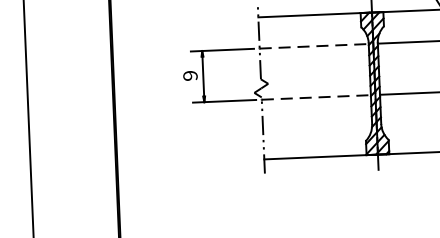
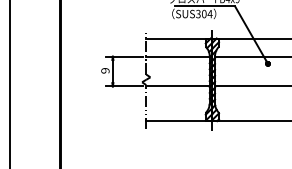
line: (315, 45) -> (178, 56), dashed -> solid
line: (317, 97) -> (178, 86), dashed -> solid

